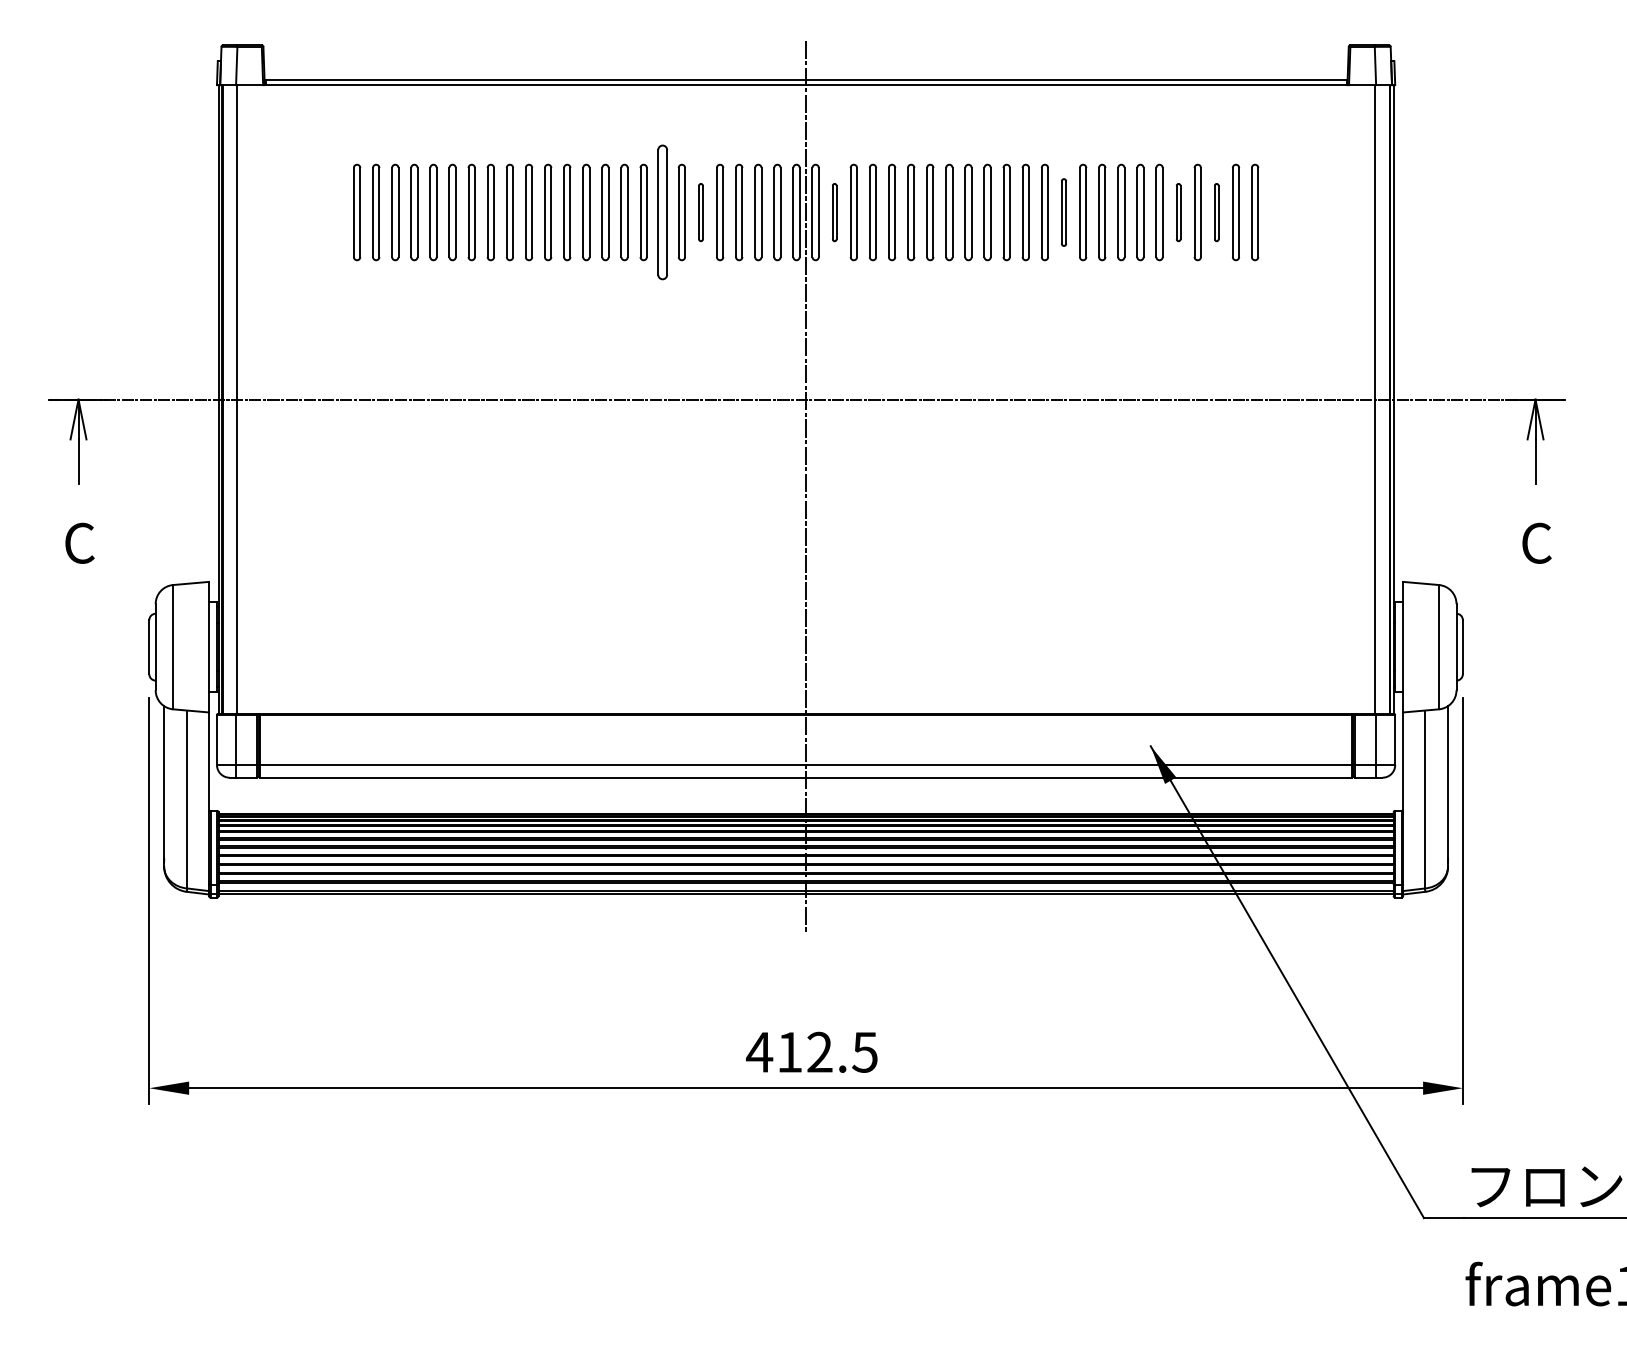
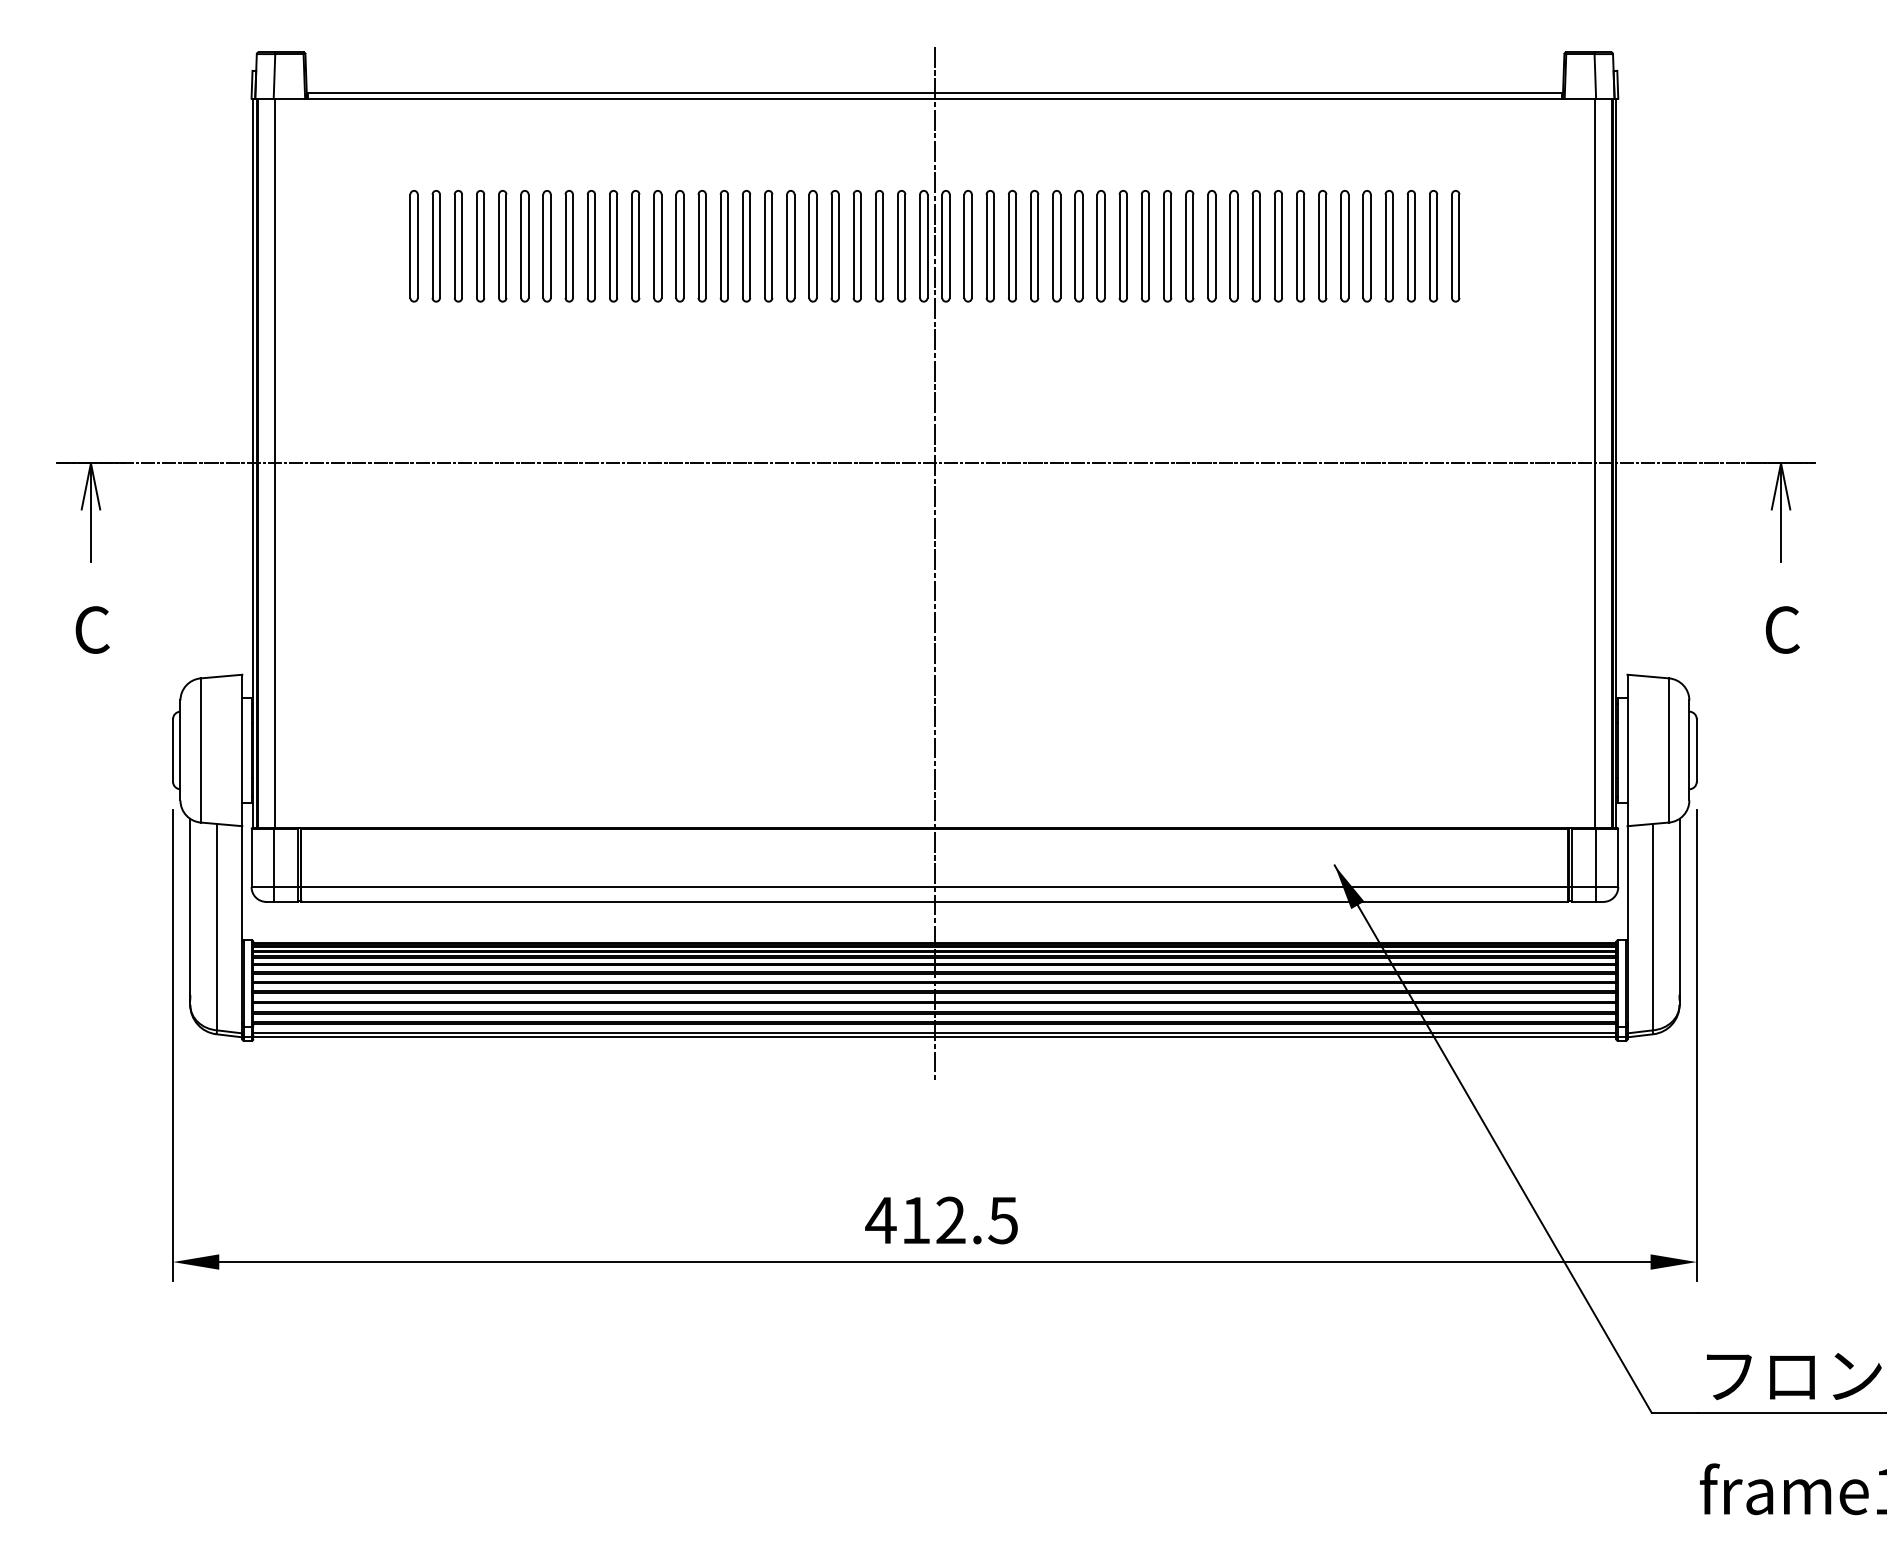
part: (662, 212) -> (768, 246), size x0.71
part: (700, 212) -> (812, 246), size x1.67
part: (834, 212) -> (967, 246), size x1.67
part: (1063, 212) -> (1233, 246), size x1.43
part: (1178, 212) -> (1366, 246), size x1.67
part: (1216, 212) -> (1410, 246), size x1.67

